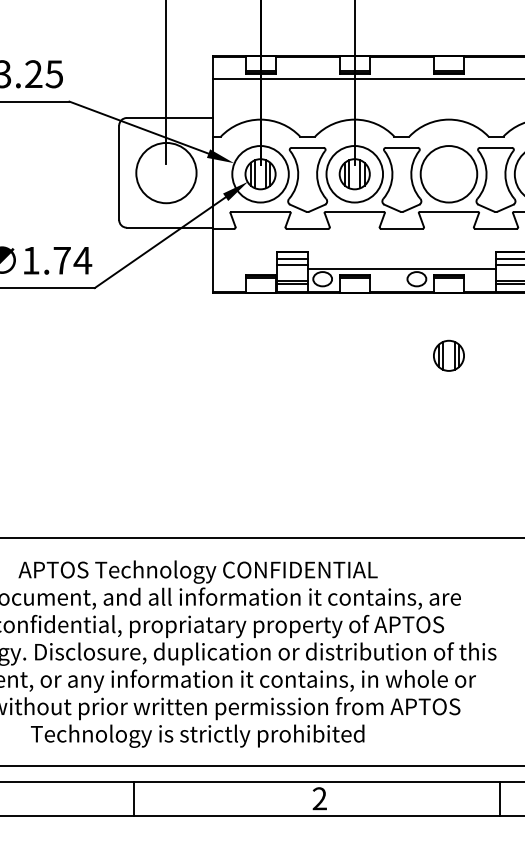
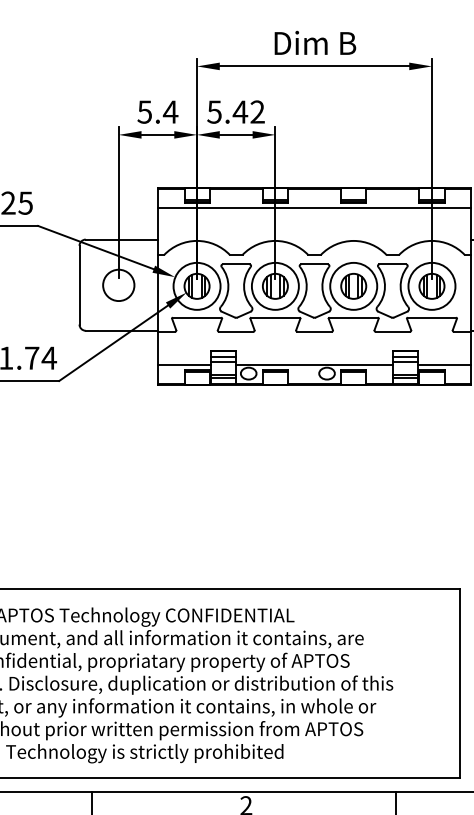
circle: (166, 173) -> (118, 285), size x0.62
line: (245, 269) -> (184, 365), added
part: (448, 356) -> (353, 286), moved

